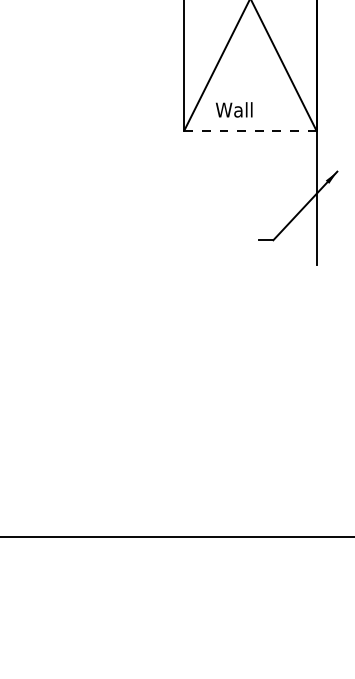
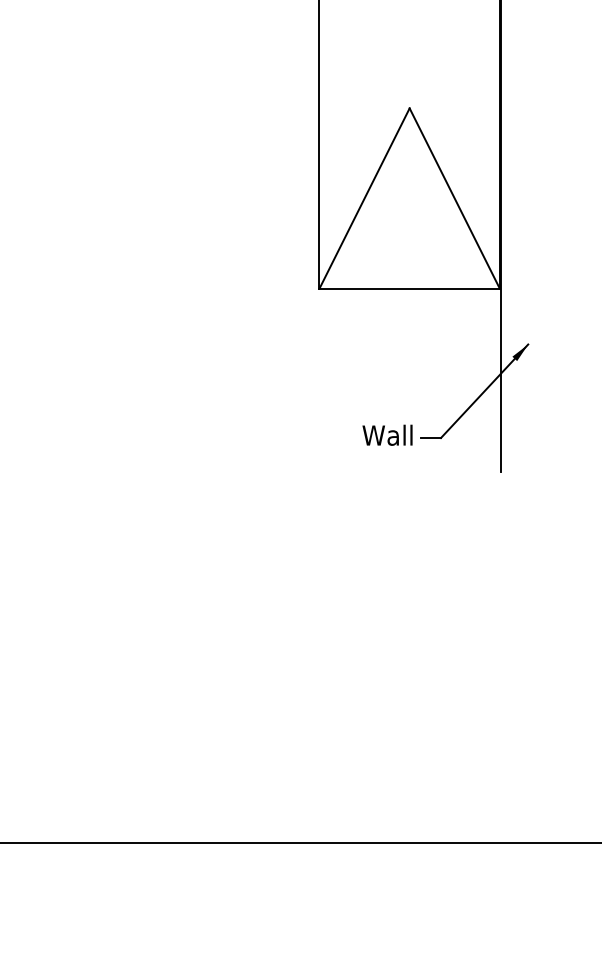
text: (234, 109) -> (387, 434), moved
line: (250, 130) -> (409, 288), dashed -> solid

